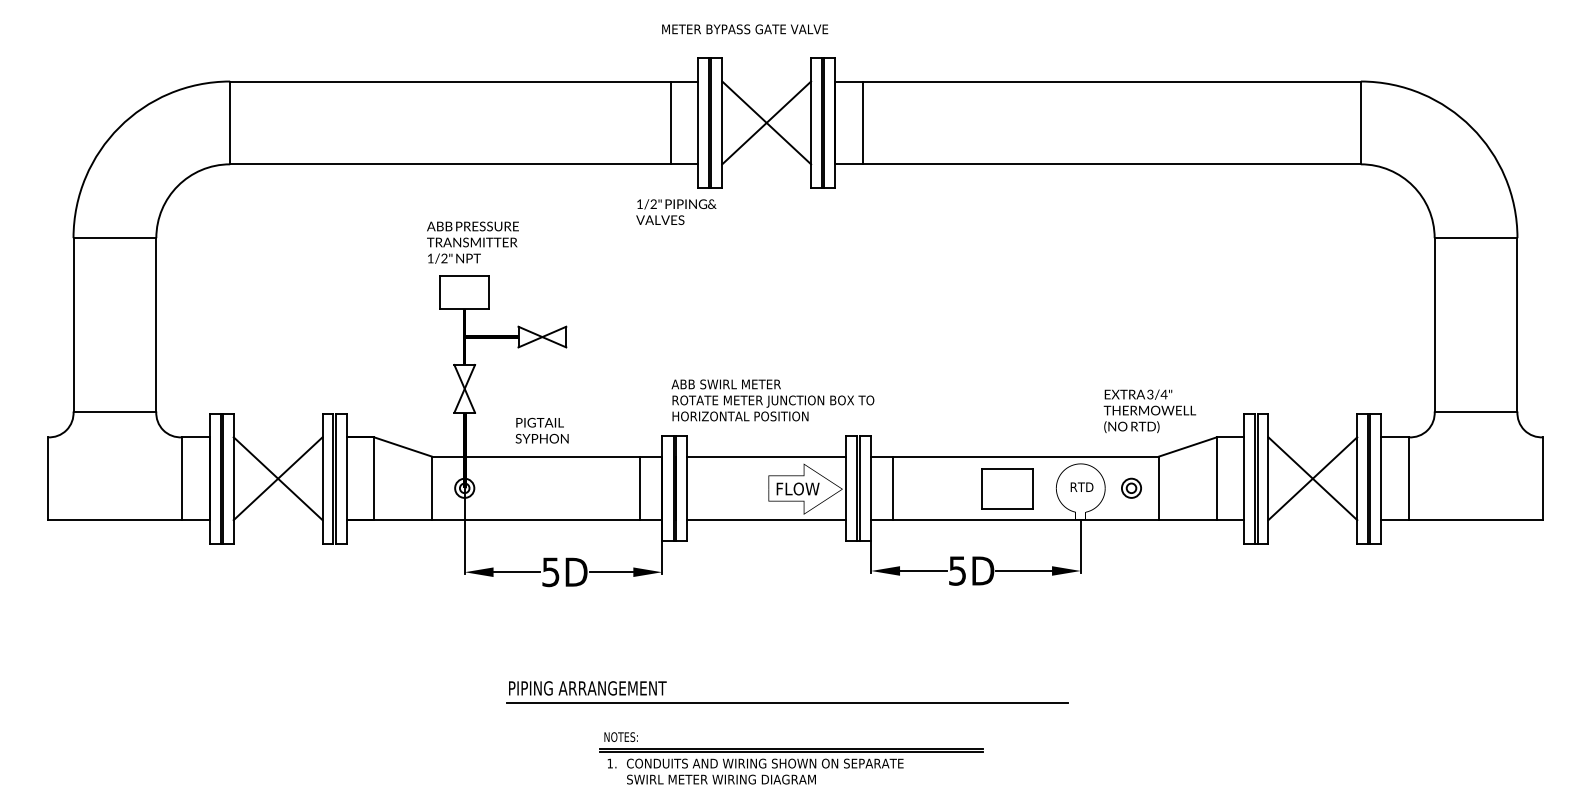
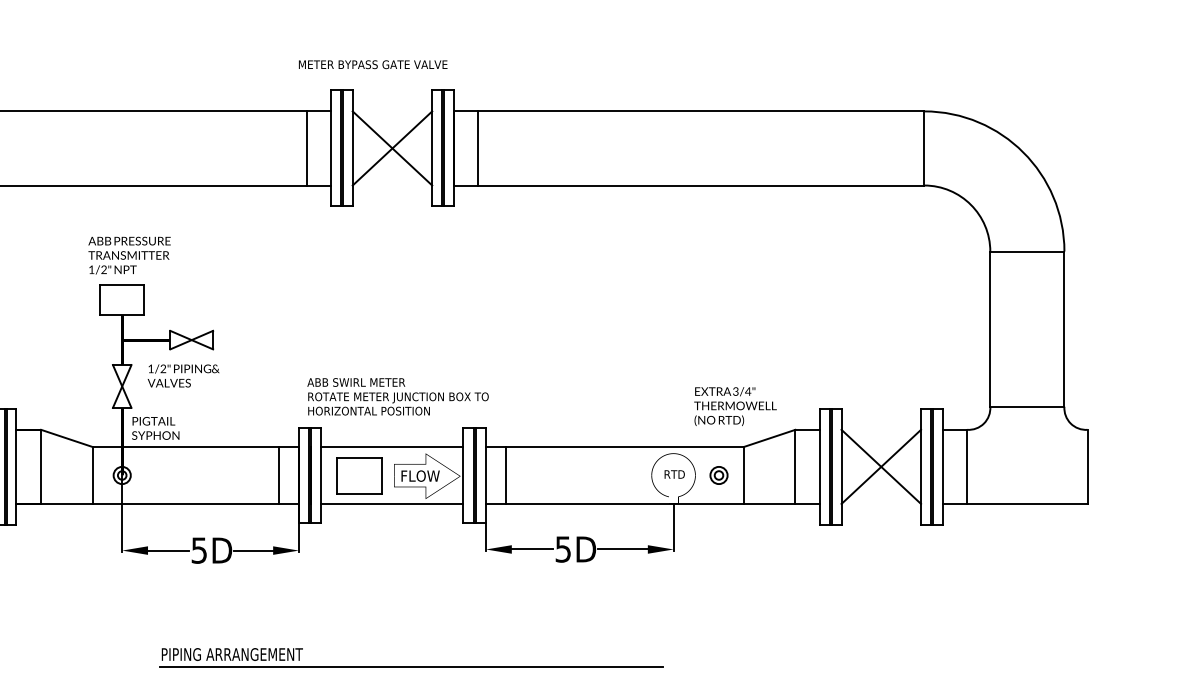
text: (676, 211) -> (183, 375), moved
text: (541, 430) -> (155, 428), moved
part: (1007, 488) -> (359, 475), moved

